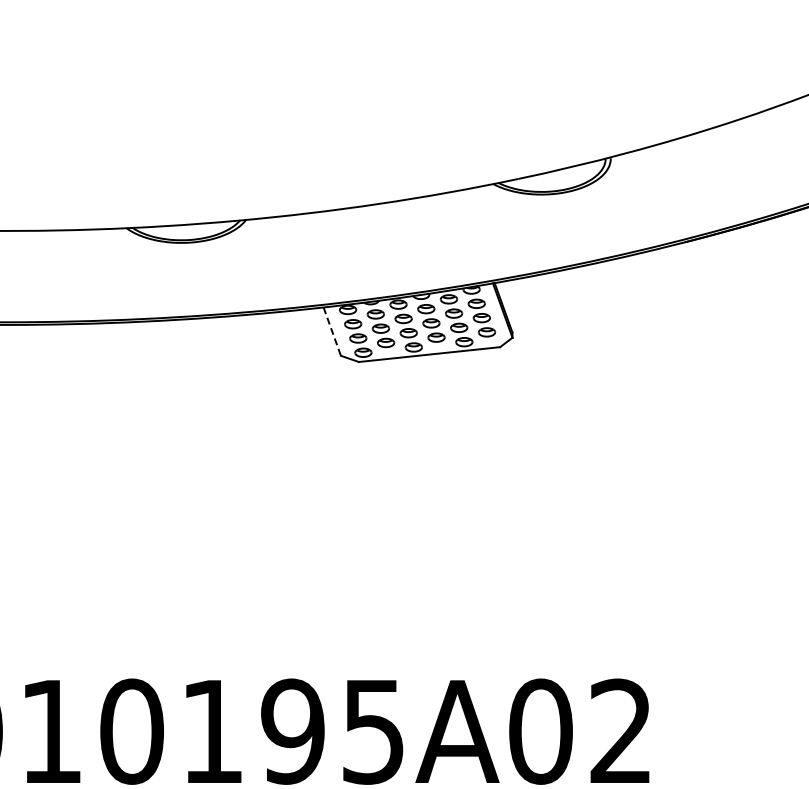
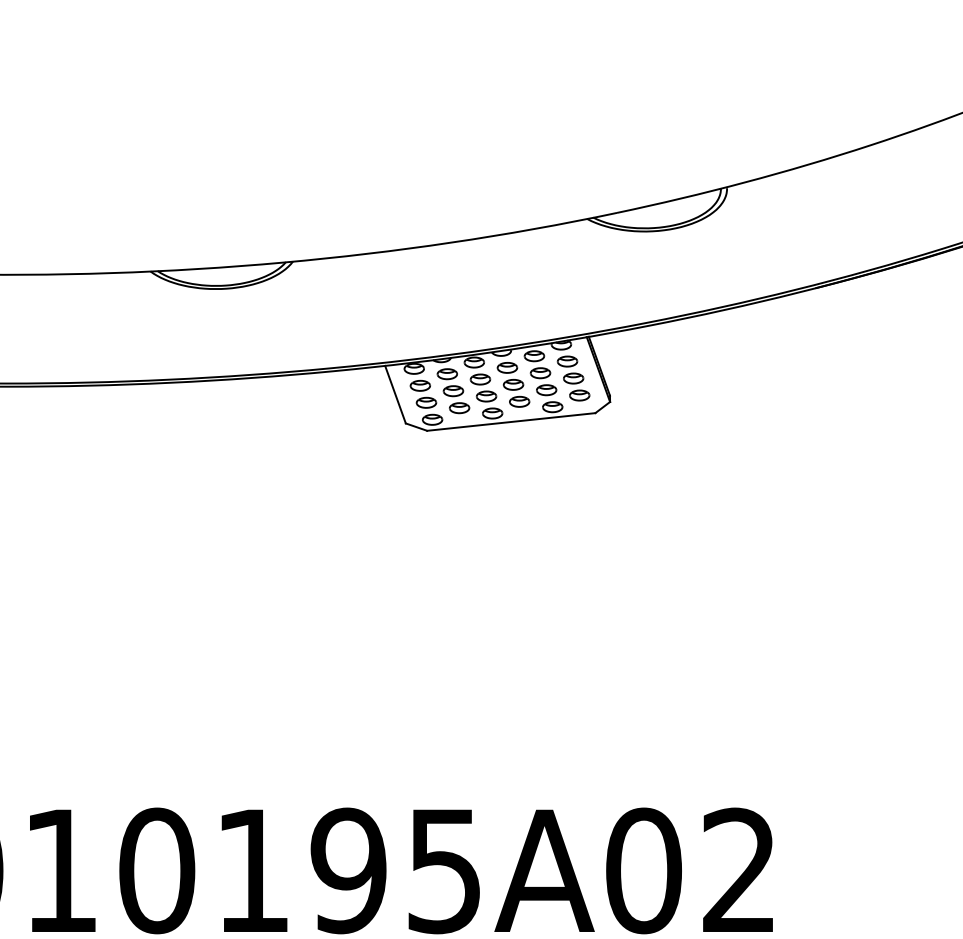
line: (332, 331) -> (395, 394), dashed -> solid

